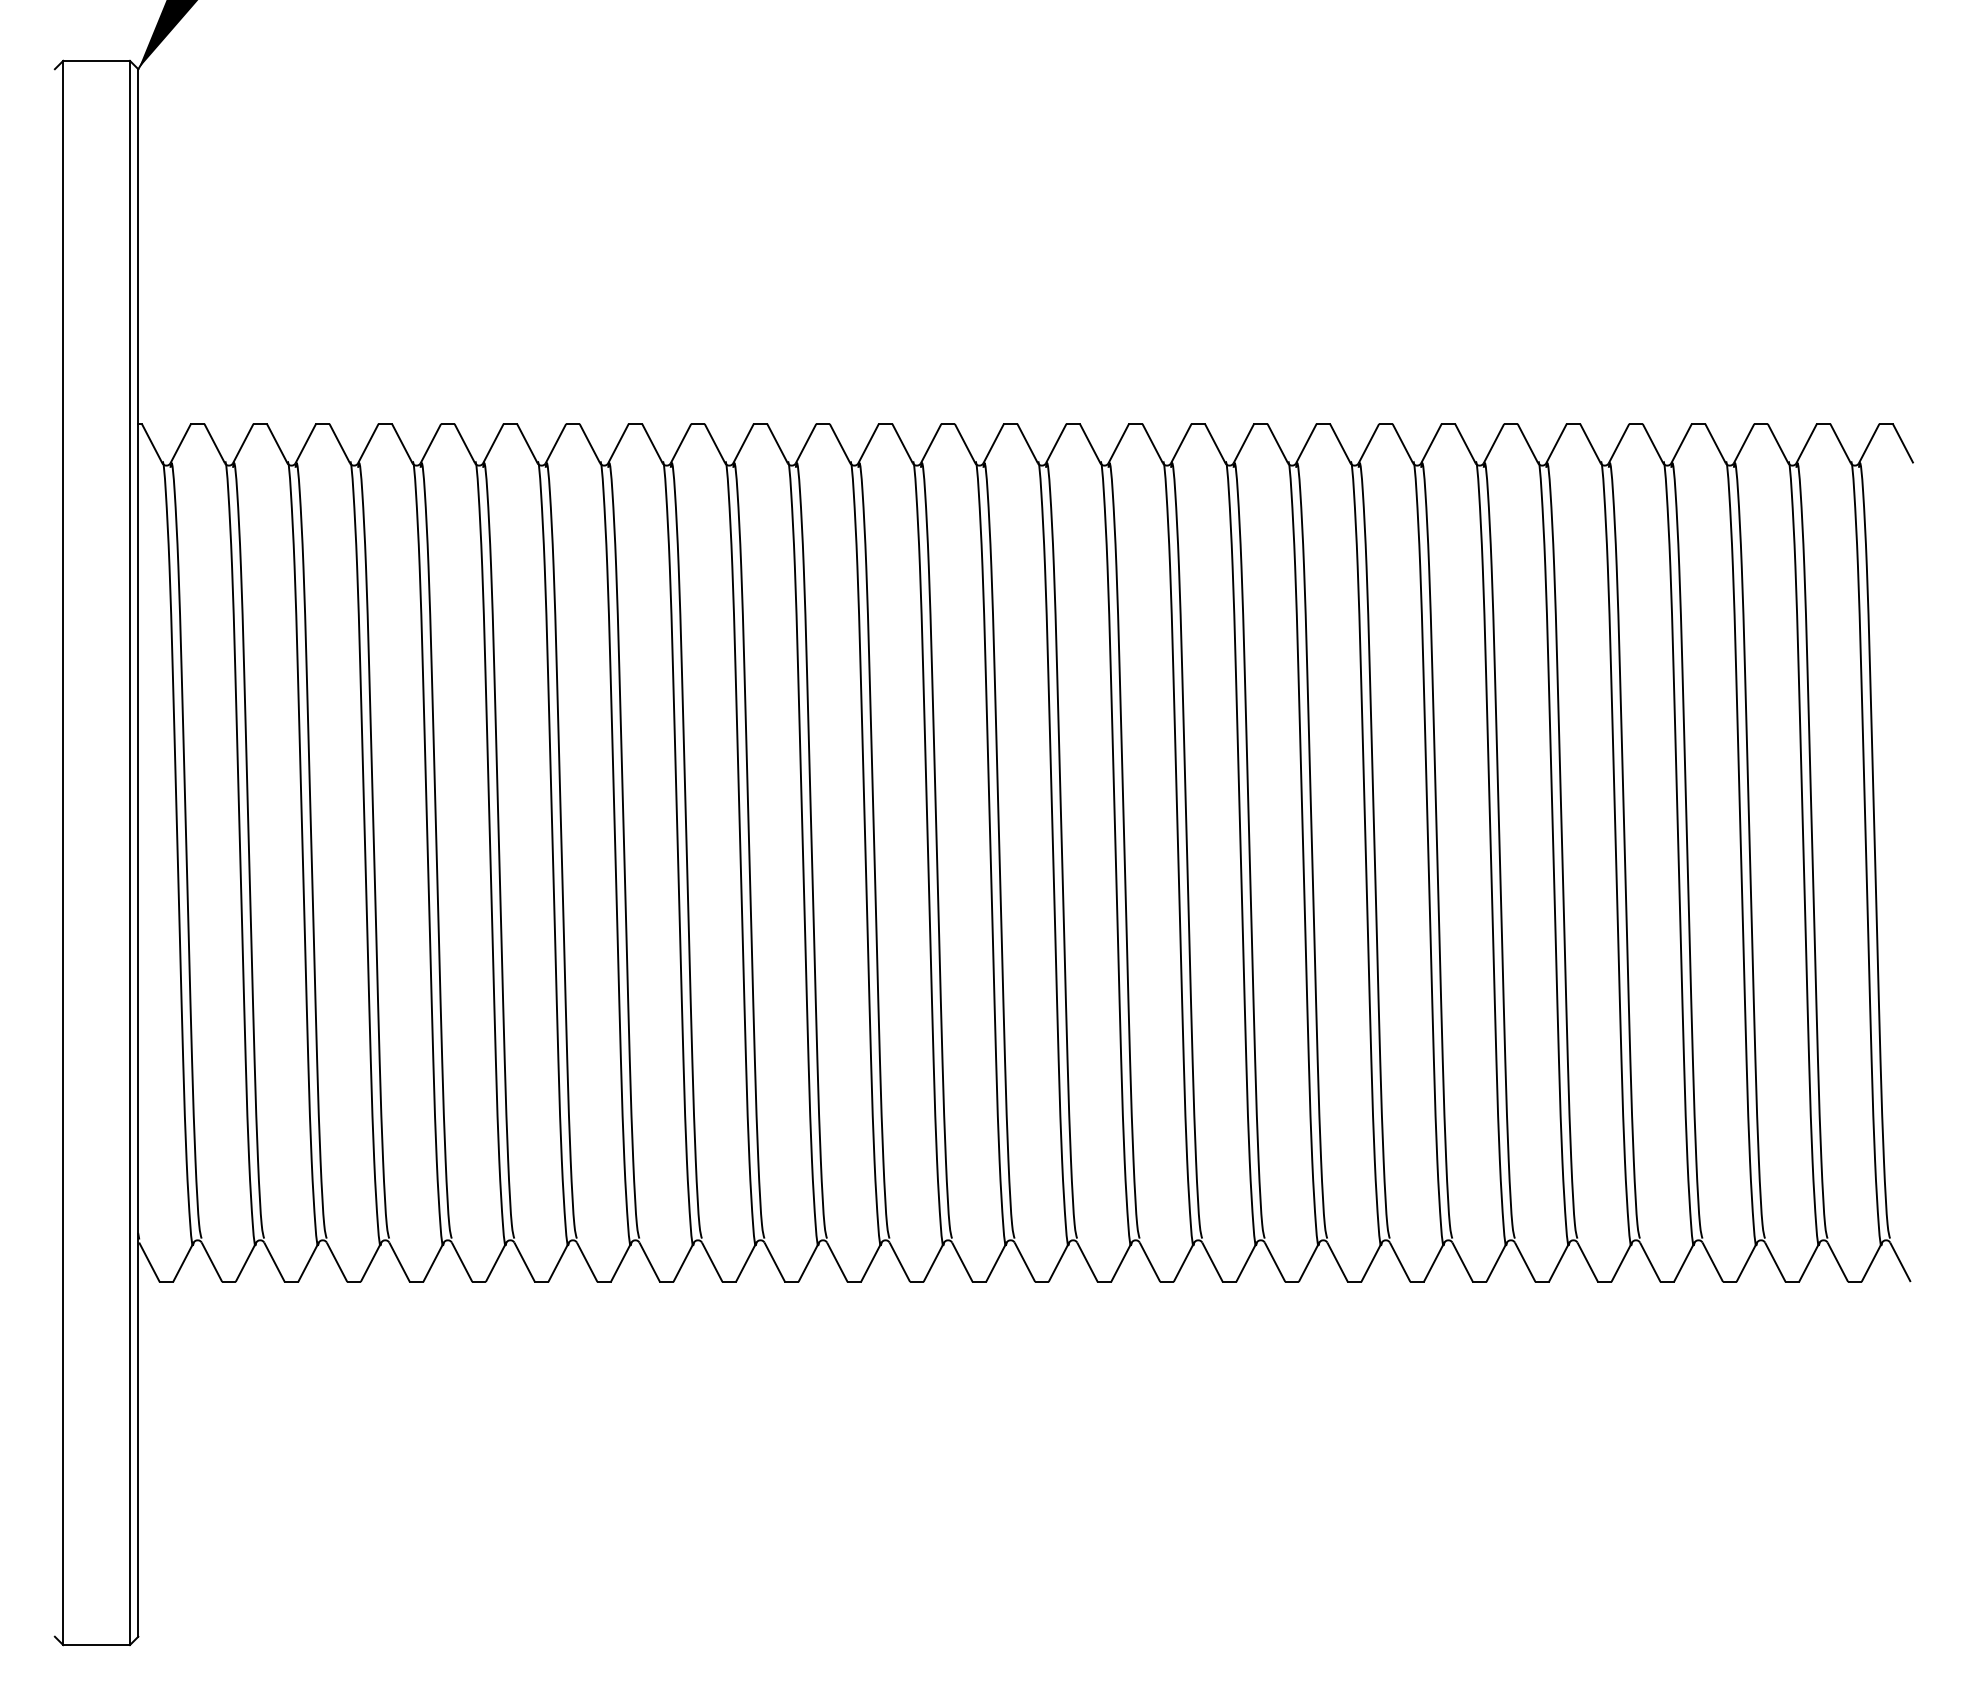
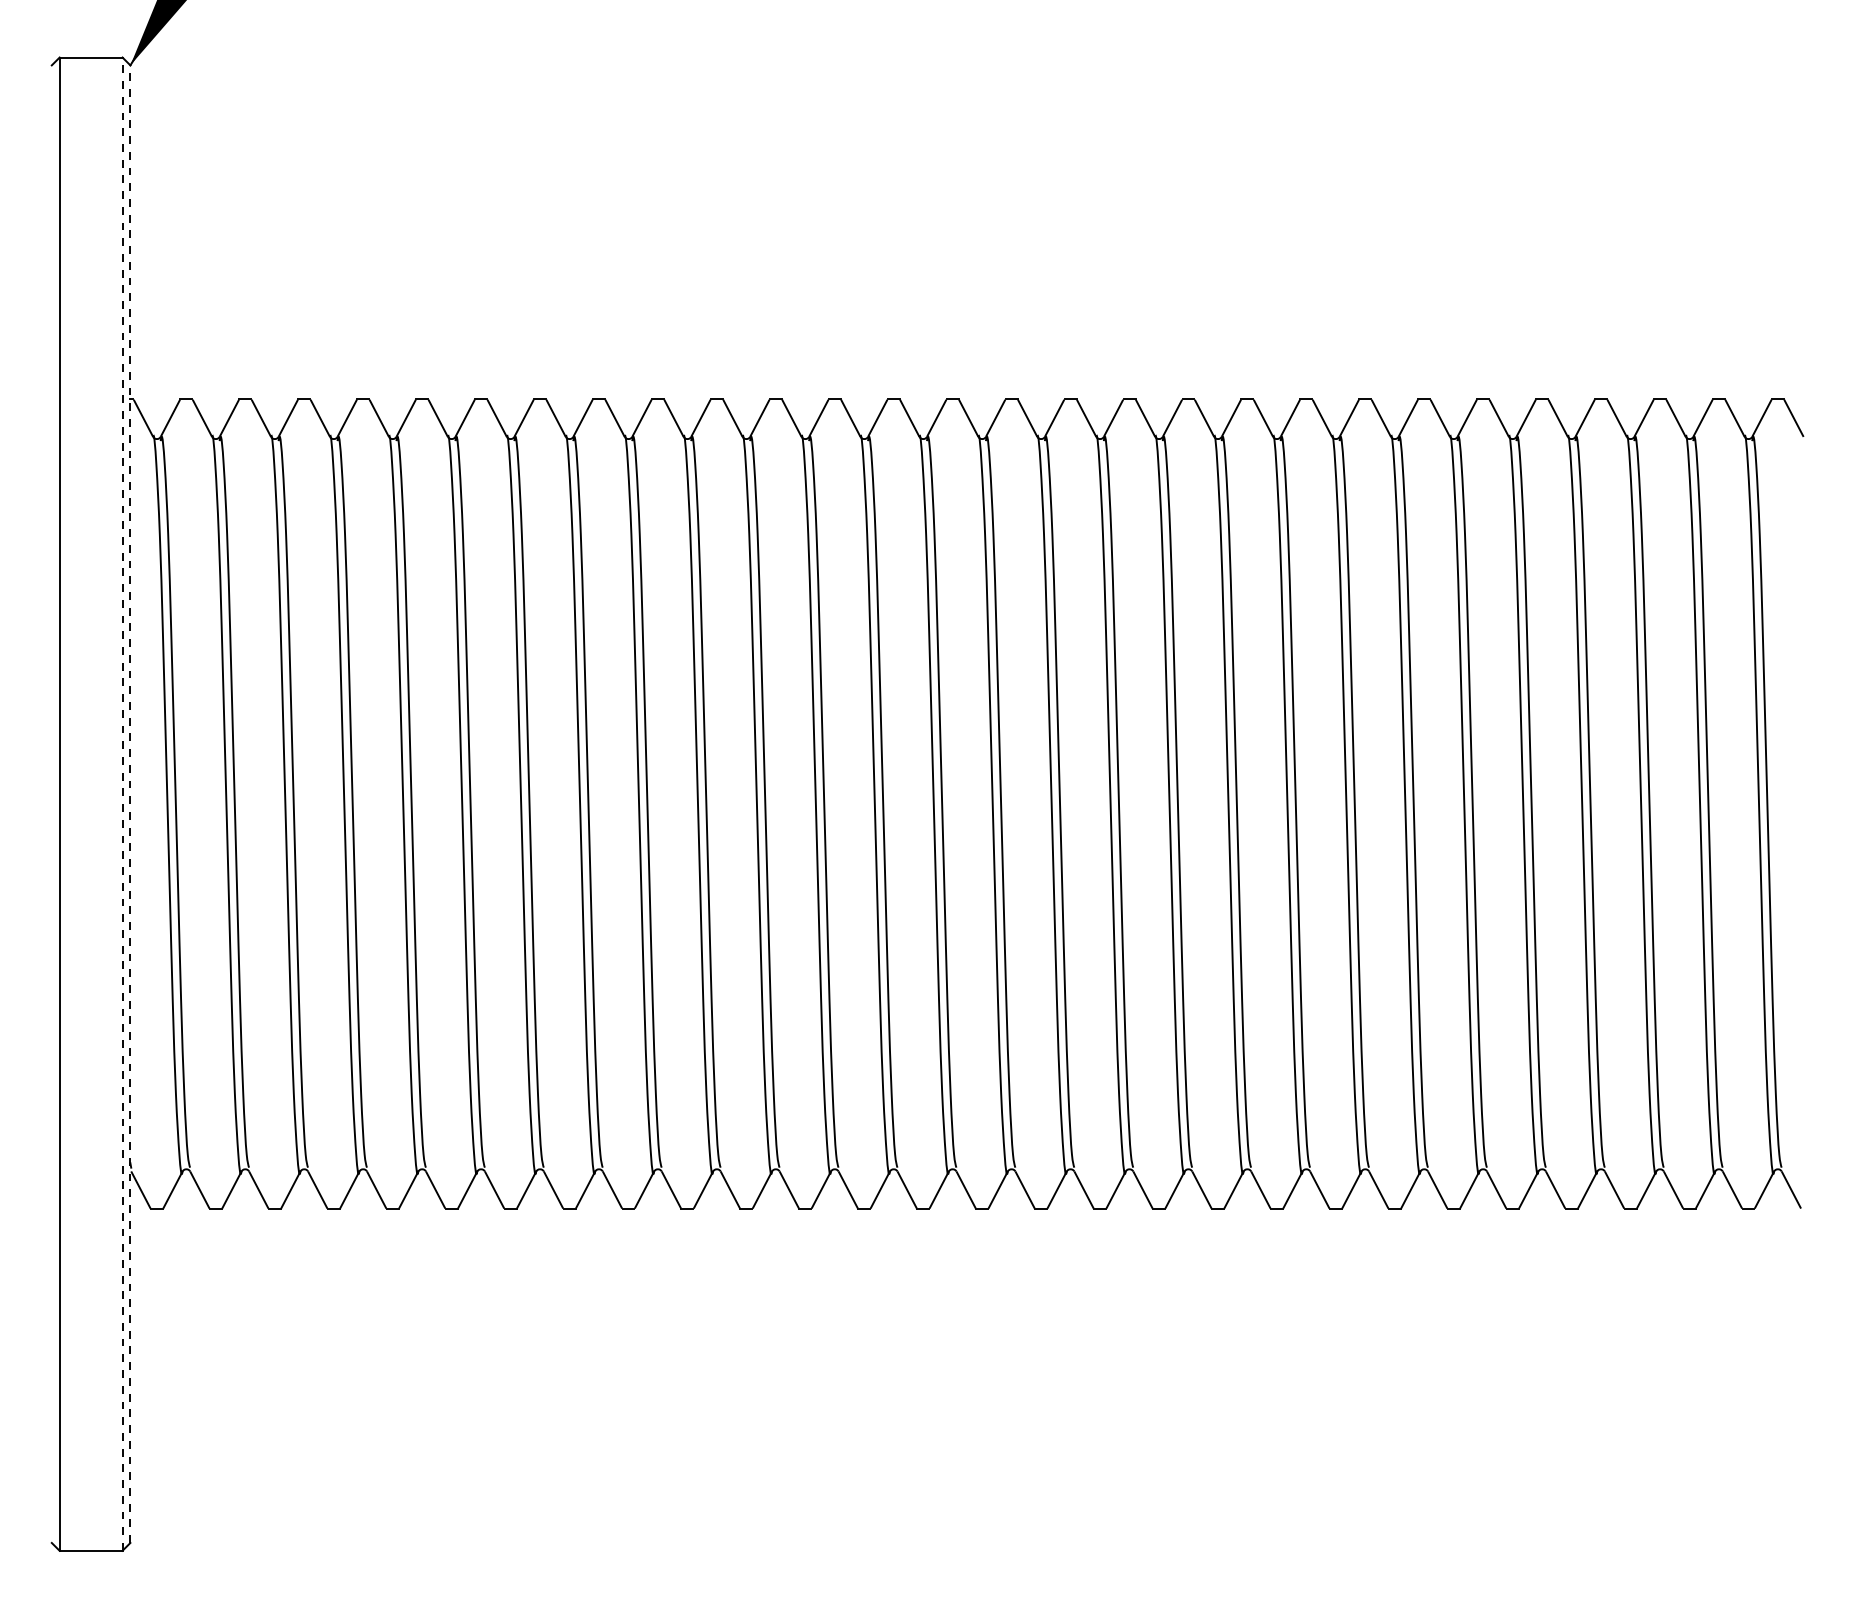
line: (129, 852) -> (122, 803), solid -> dashed
line: (138, 852) -> (130, 803), solid -> dashed

